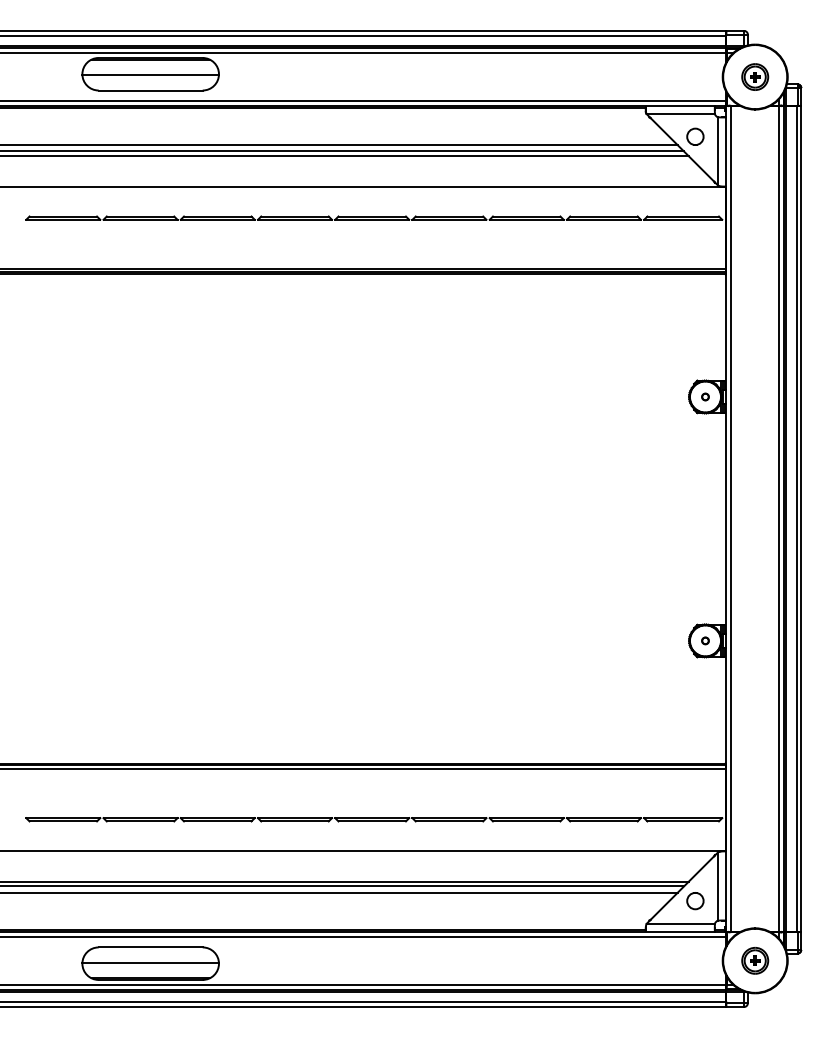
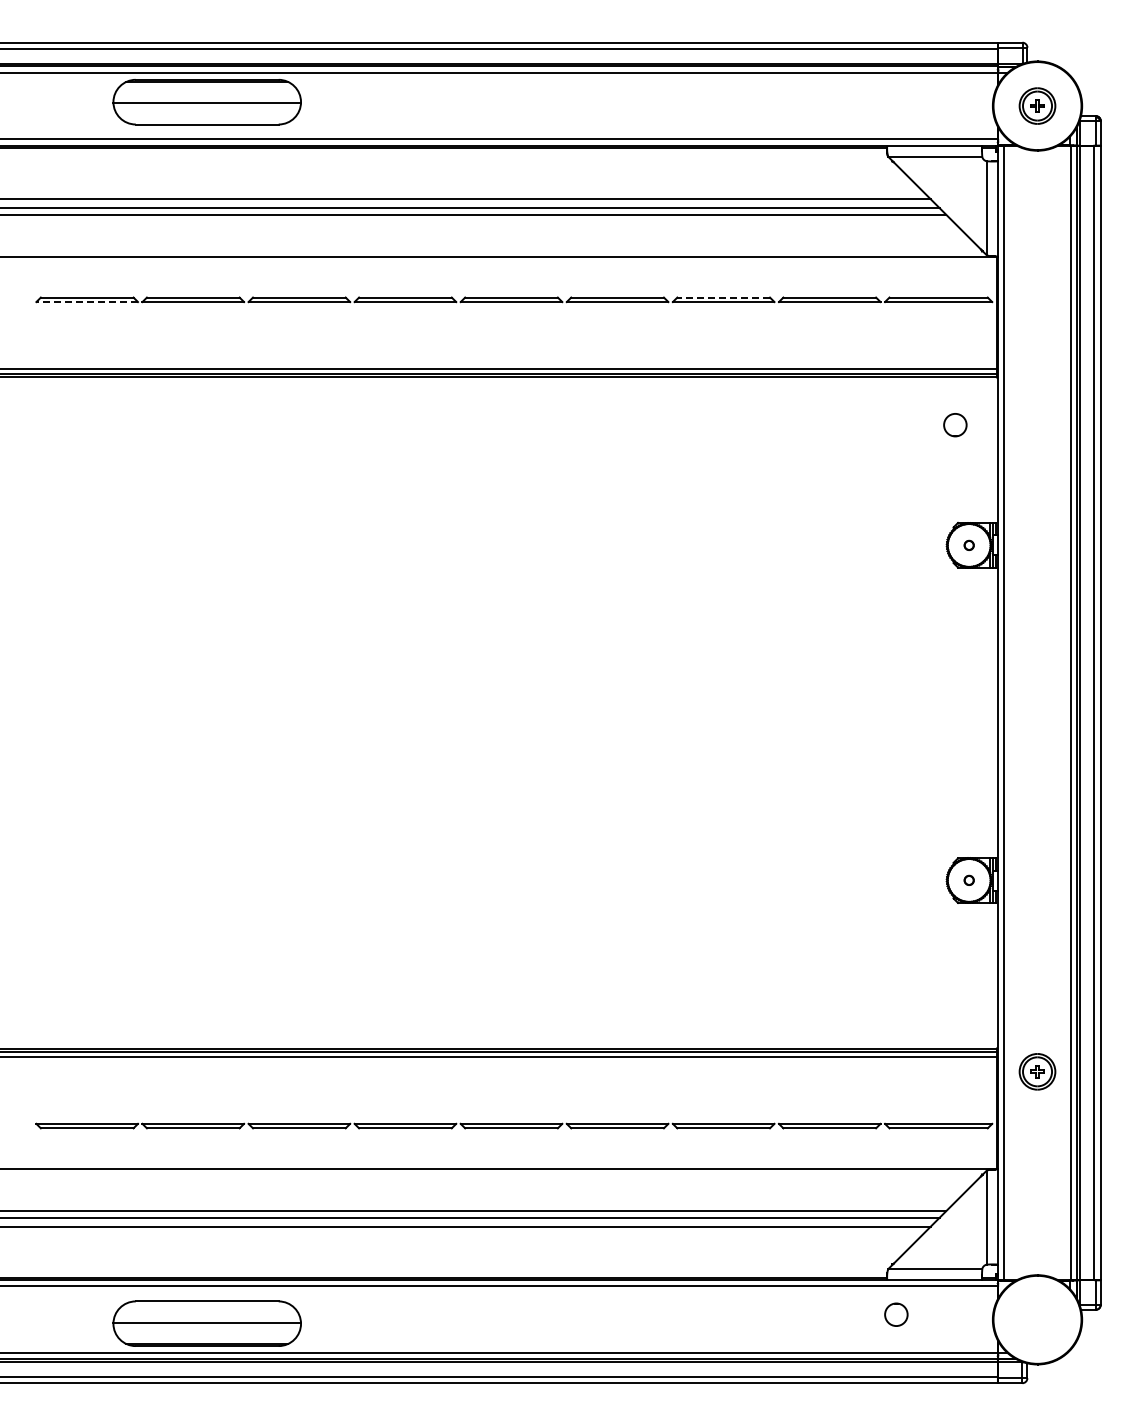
circle: (695, 137) -> (955, 425), moved
line: (526, 216) -> (723, 297), solid -> dashed
line: (63, 220) -> (87, 302), solid -> dashed
circle: (695, 900) -> (896, 1314), moved
part: (755, 960) -> (1037, 1071), moved

